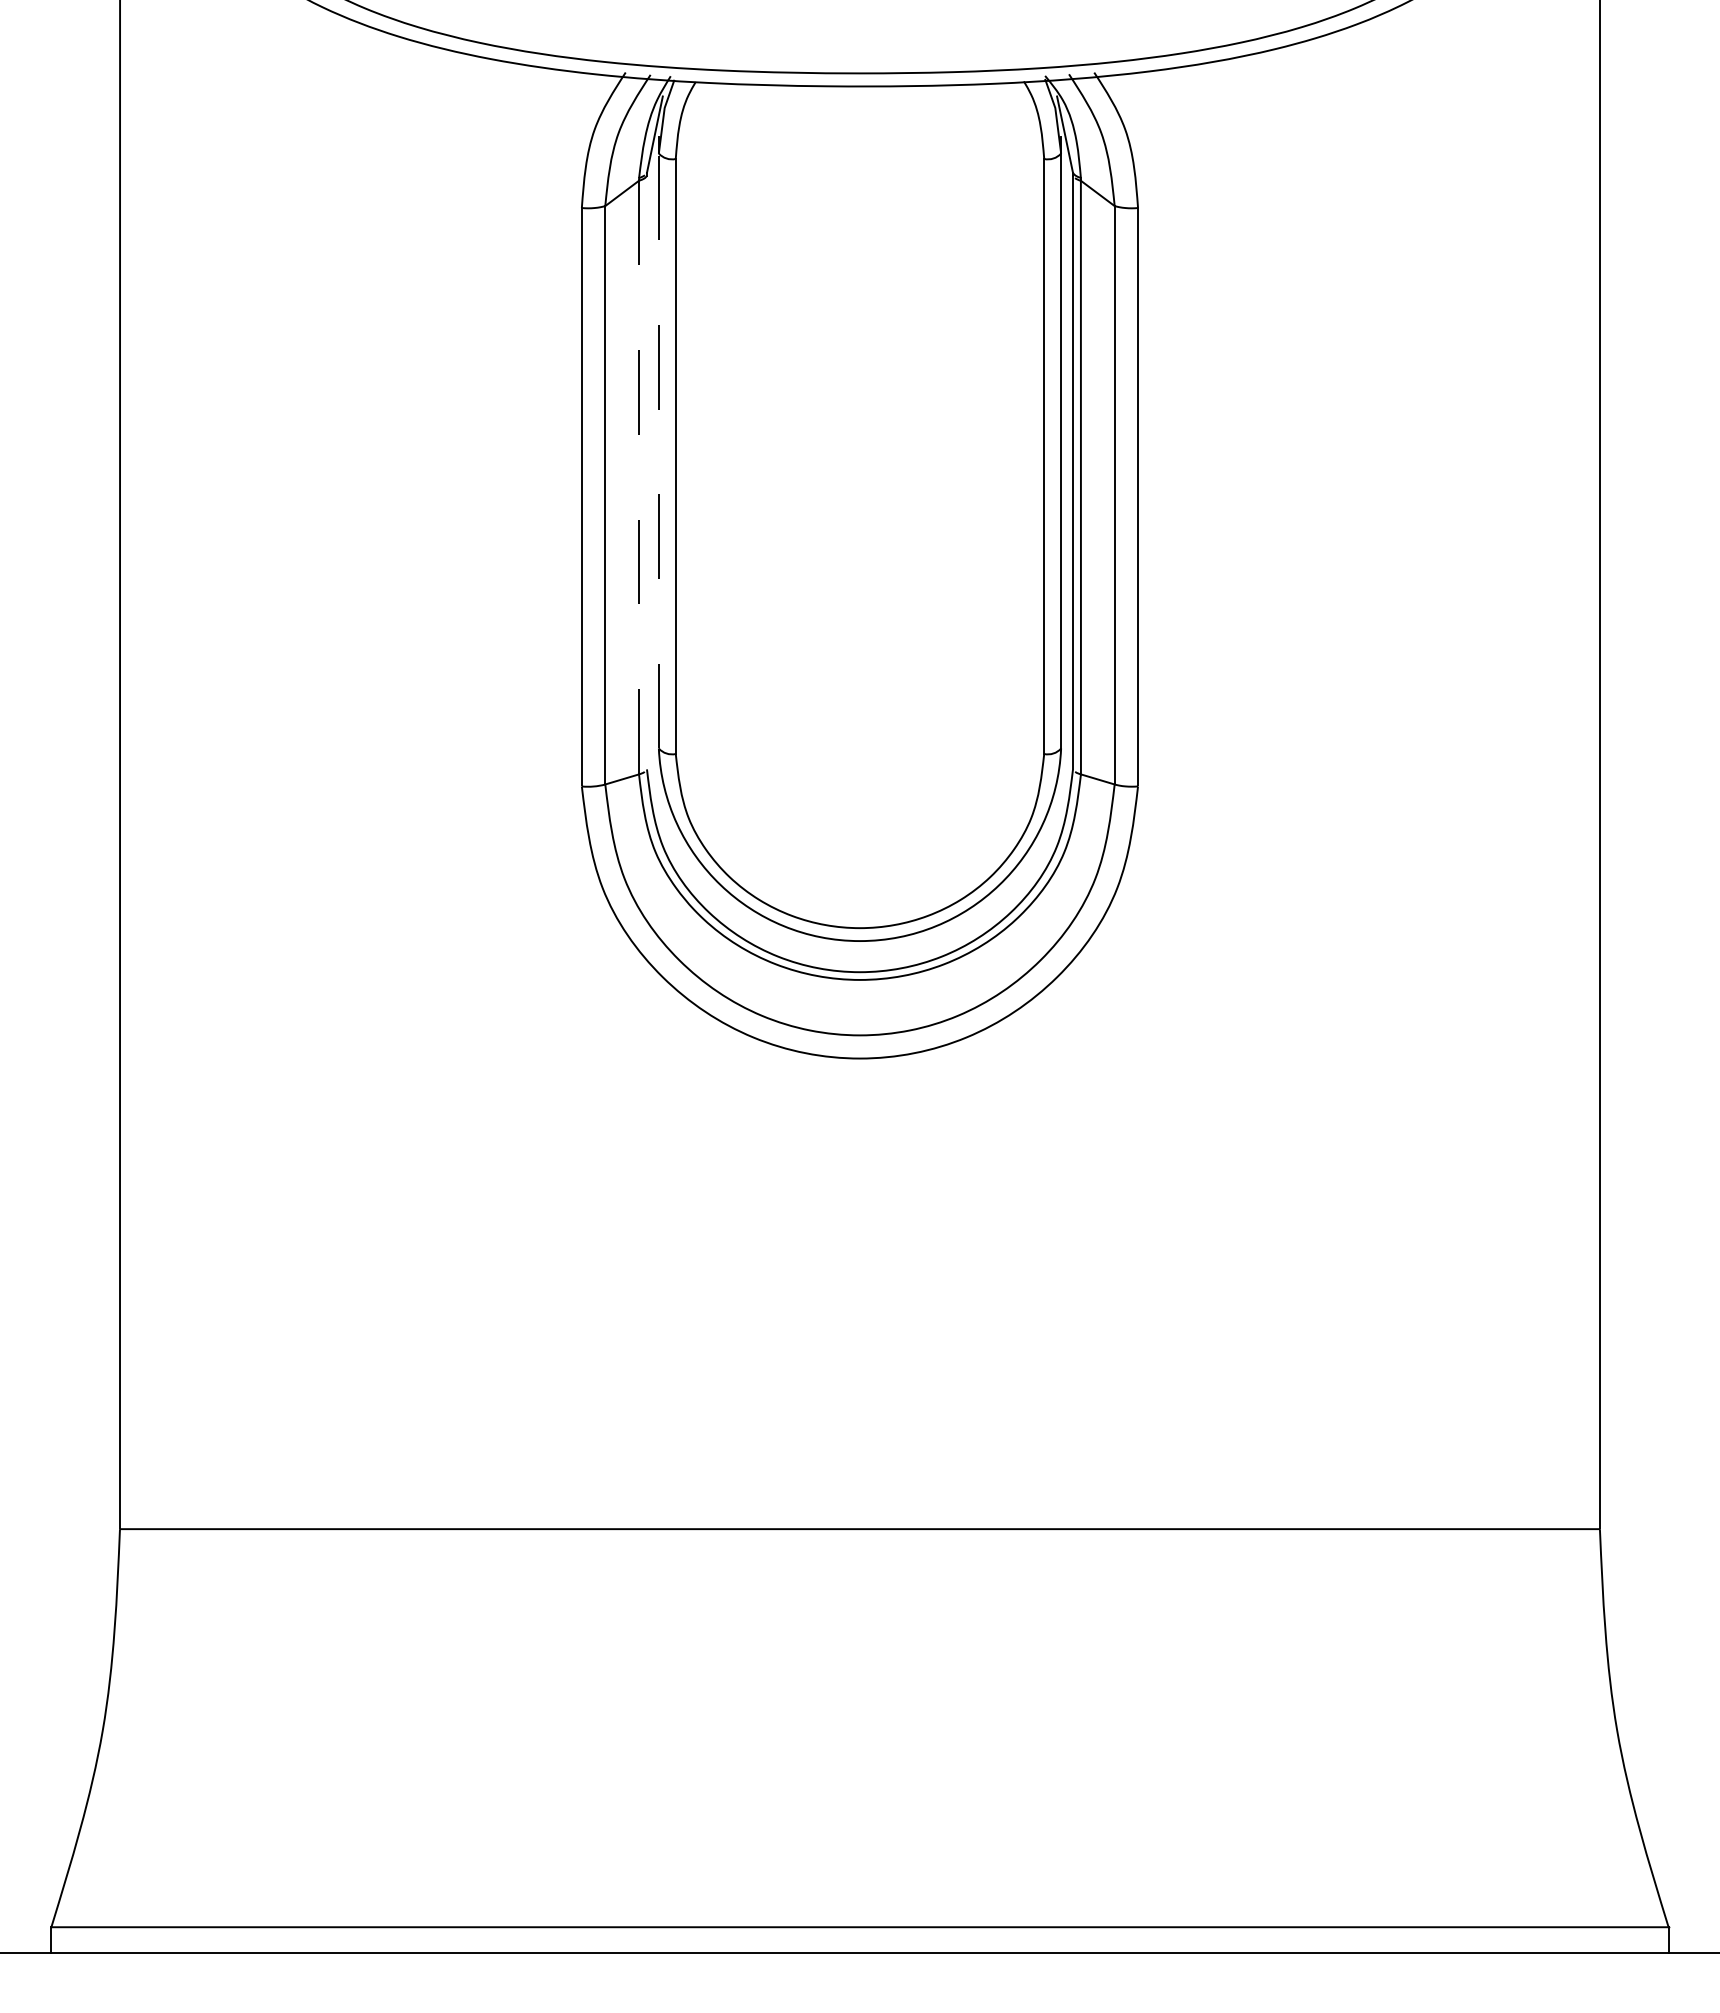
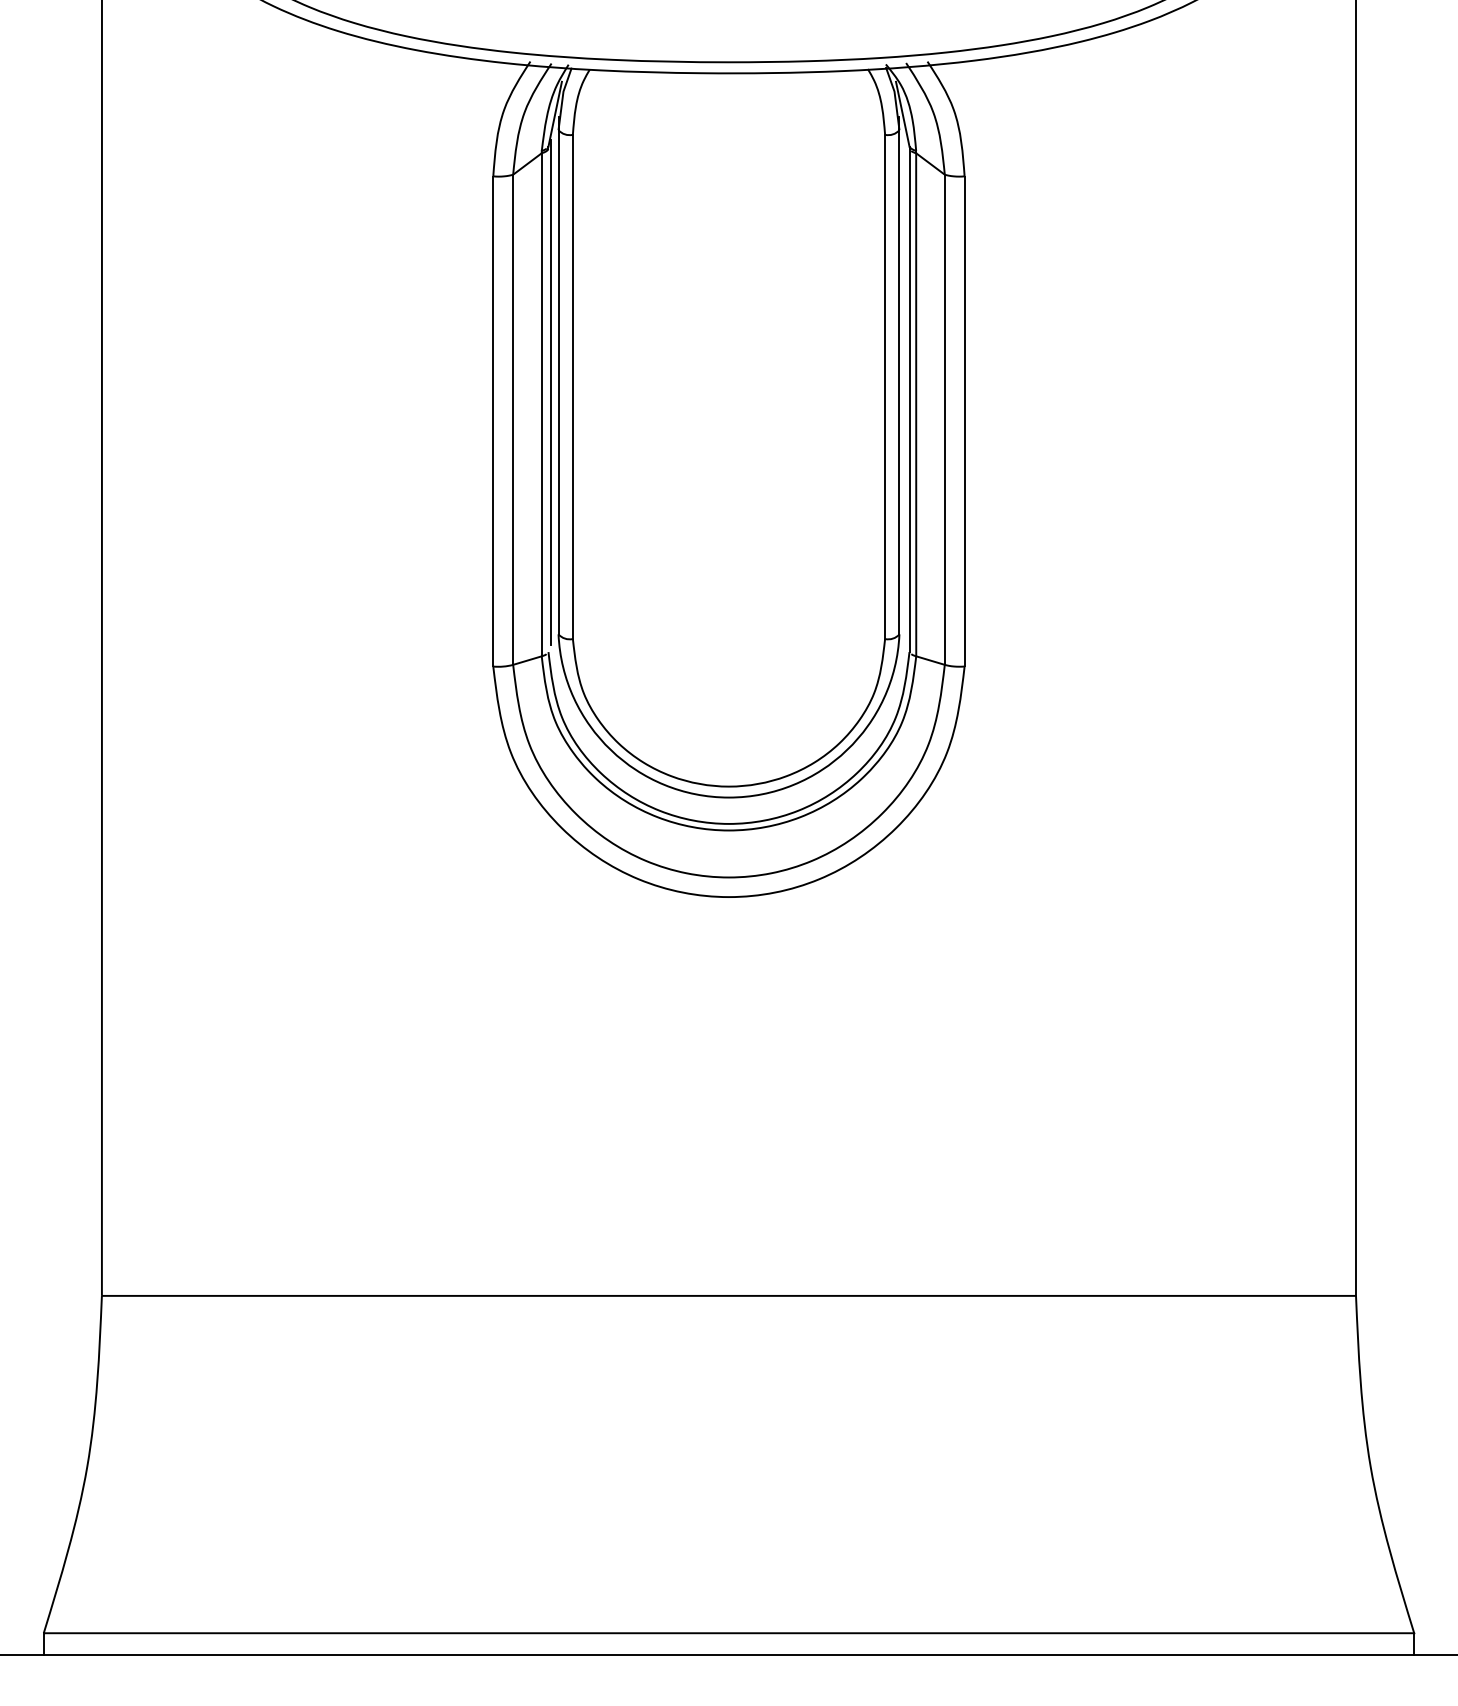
line: (658, 450) -> (558, 381), dashed -> solid
line: (650, 462) -> (551, 392), added
line: (639, 477) -> (542, 404), dashed -> solid

